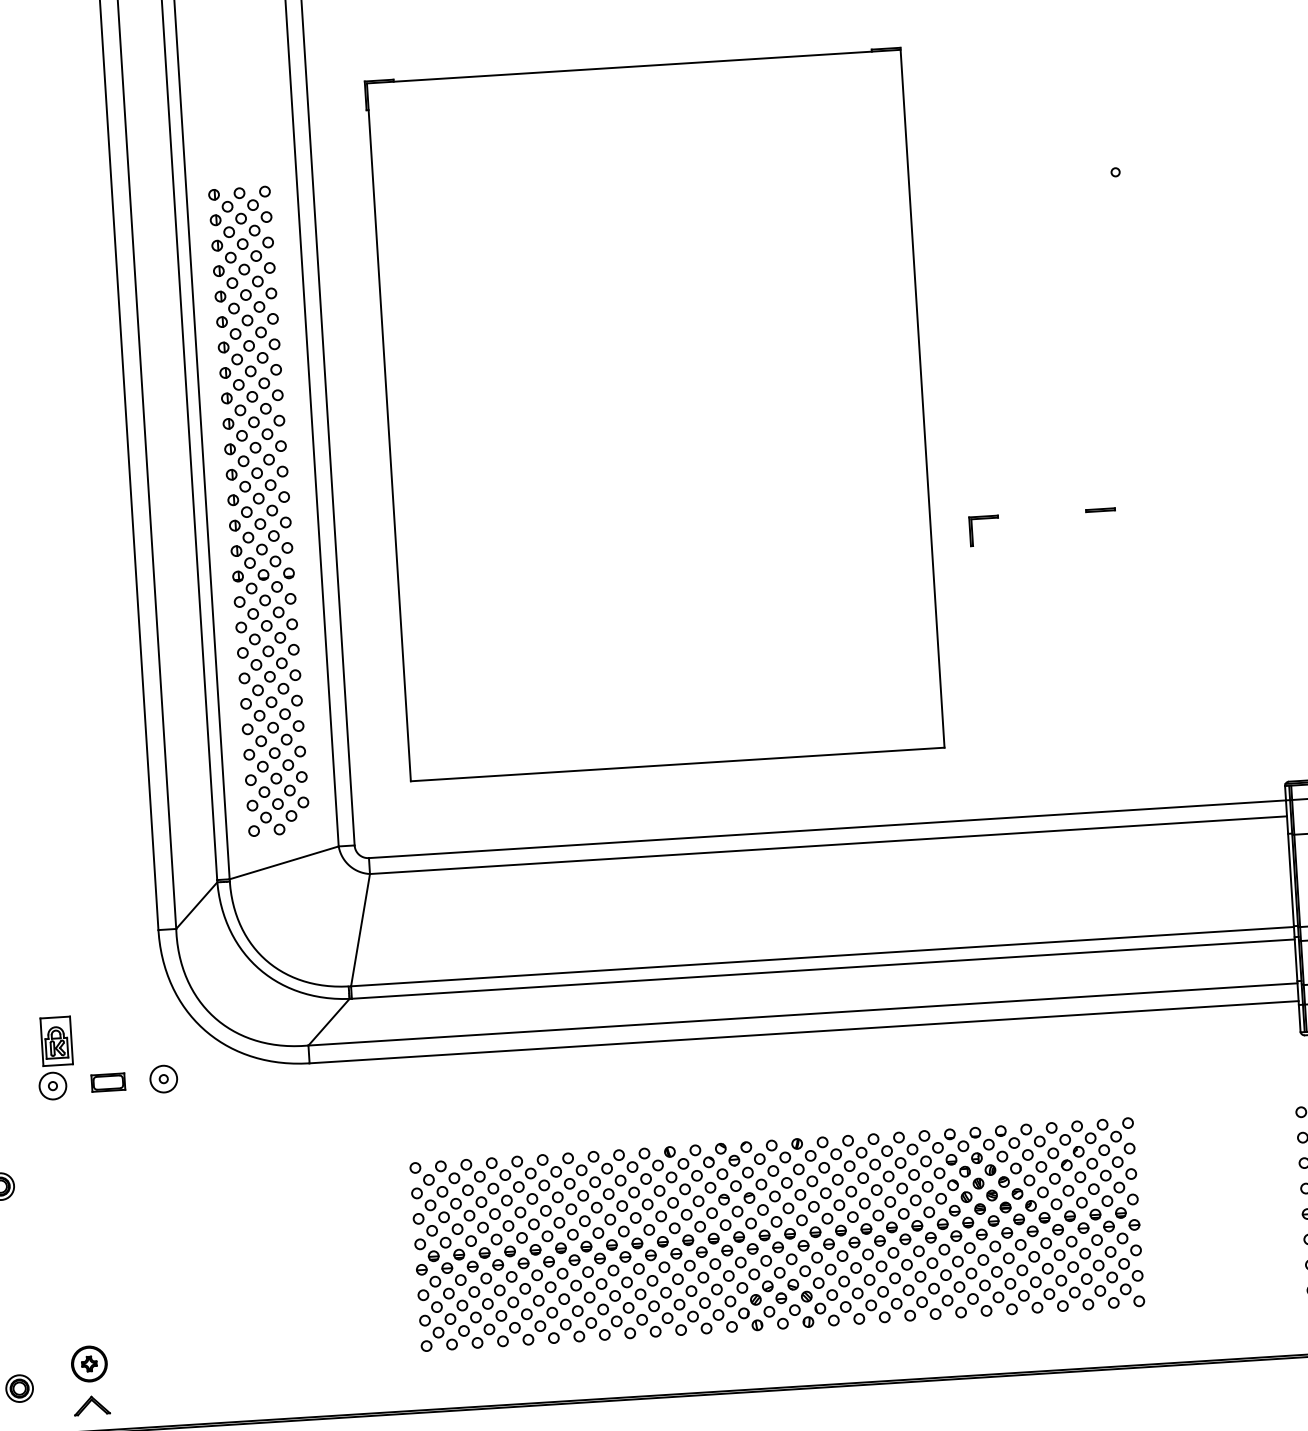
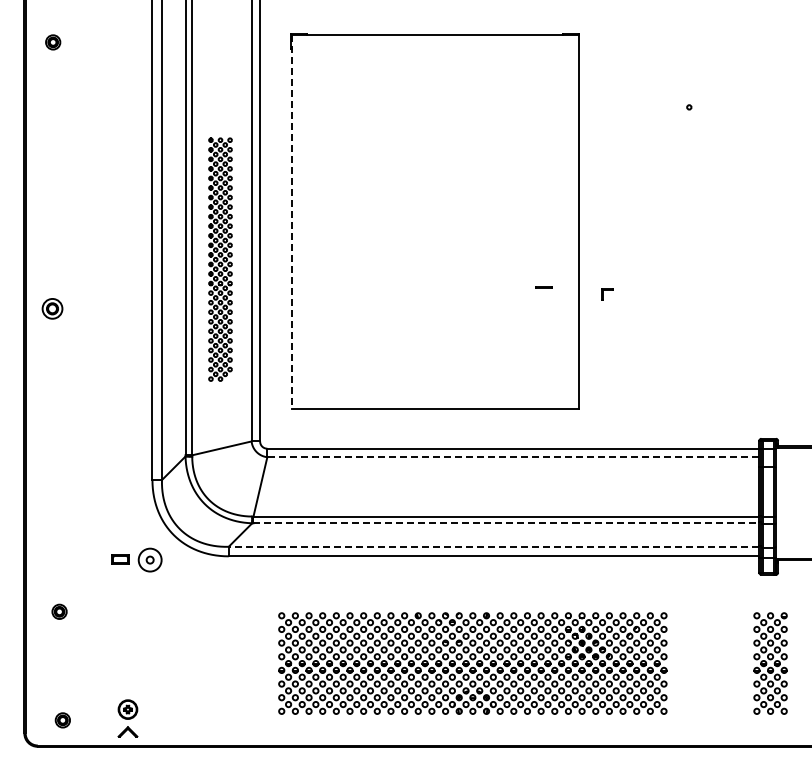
line: (389, 433) -> (292, 222), solid -> dashed
part: (259, 510) -> (220, 259), size x0.7
line: (1099, 510) -> (543, 287), moved
part: (983, 530) -> (606, 294), size x0.7
line: (828, 845) -> (513, 457), solid -> dashed
line: (823, 969) -> (506, 523), solid -> dashed
line: (802, 1013) -> (493, 546), solid -> dashed
part: (54, 1057) -> (92, 544), removed
part: (164, 1078) -> (150, 559), size x1.6
part: (89, 1380) -> (127, 718), moved

